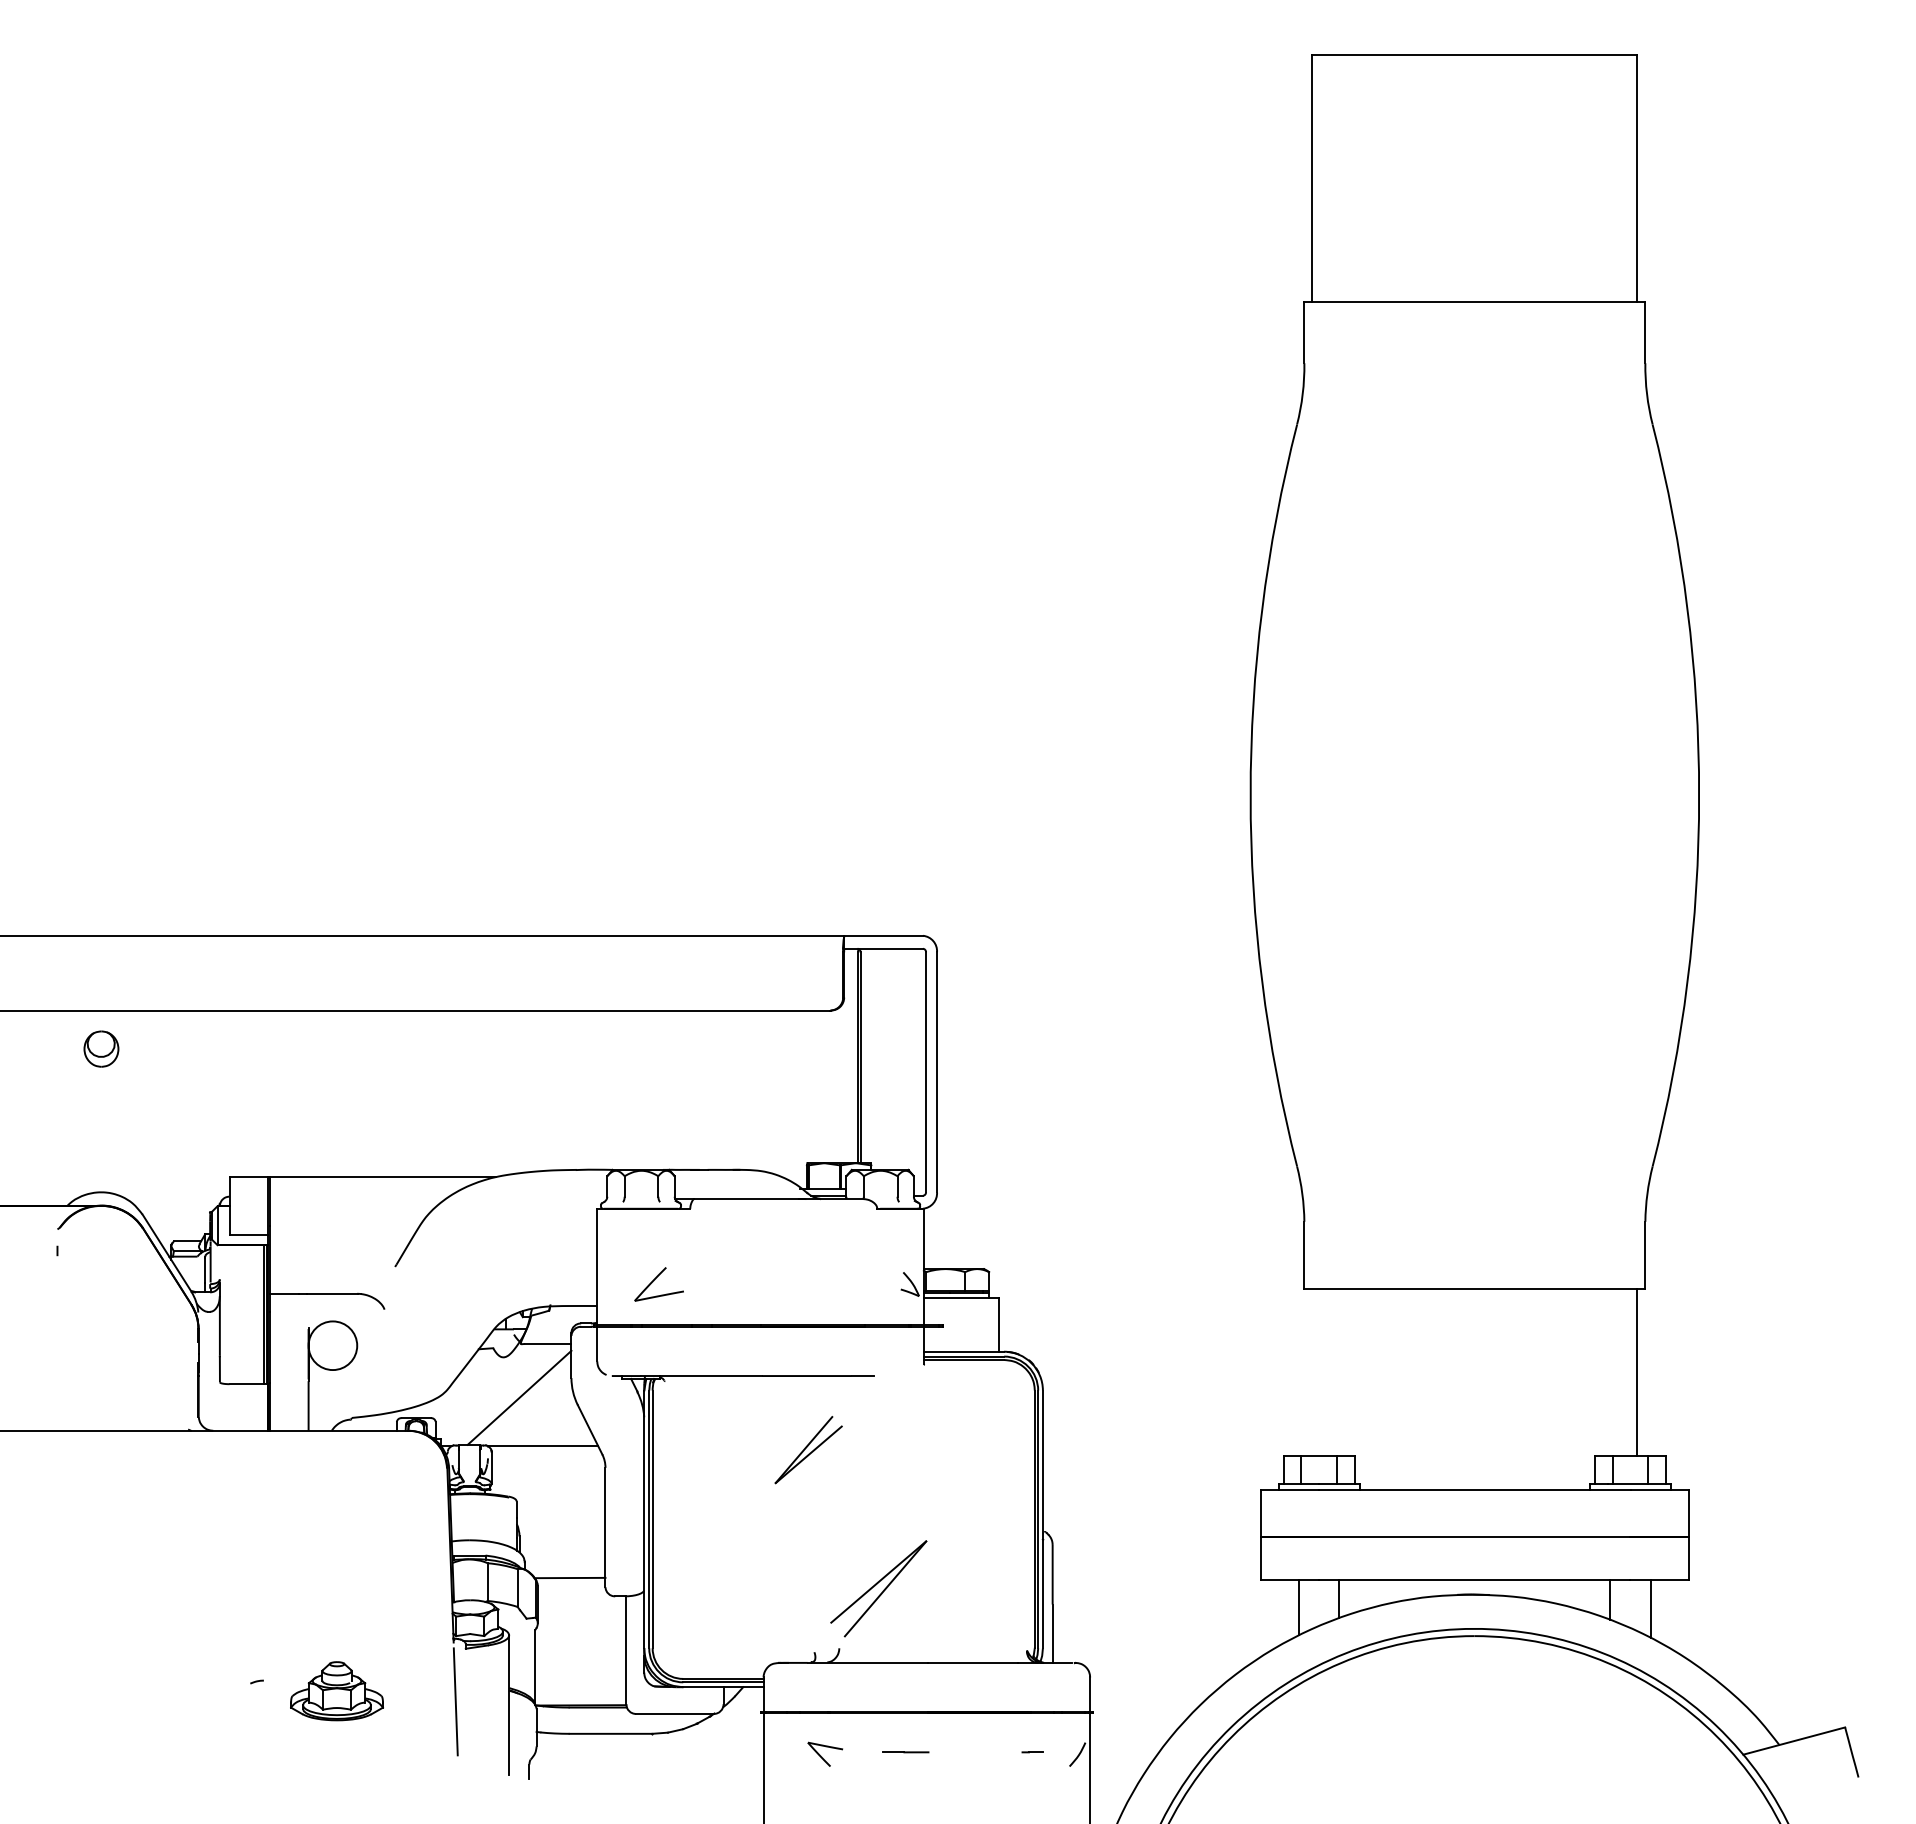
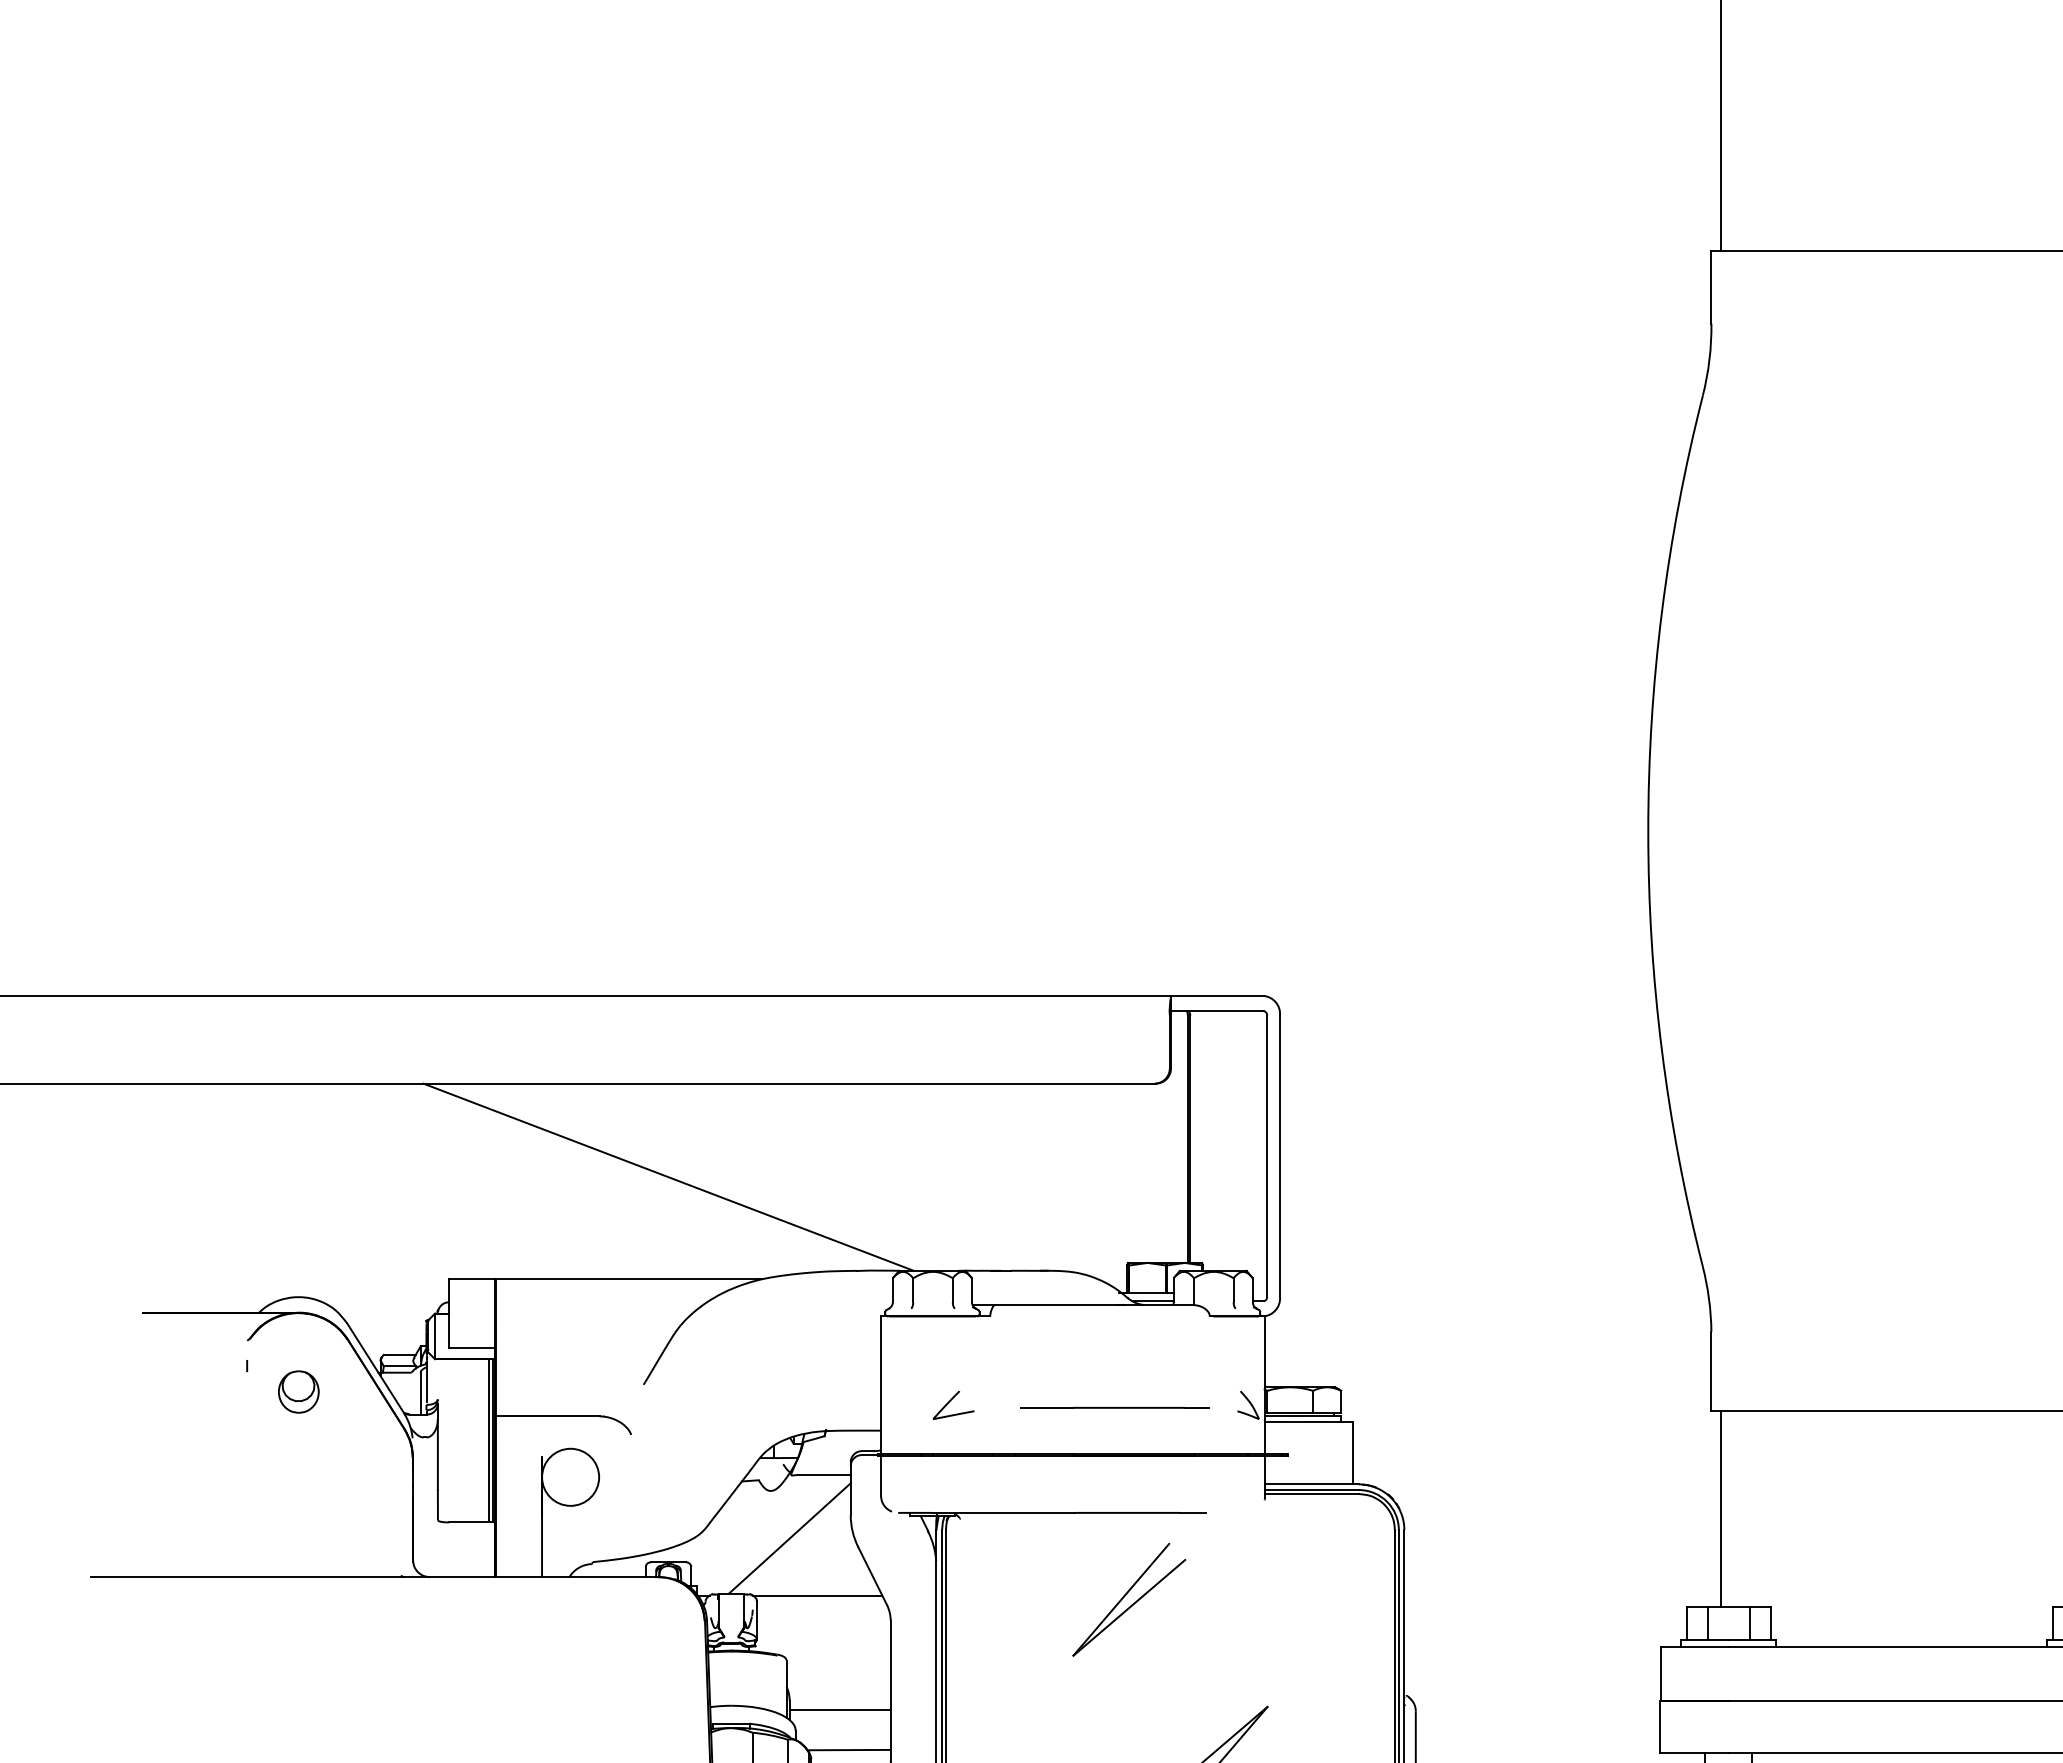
part: (101, 1048) -> (298, 1391), moved
line: (416, 1089) -> (668, 1176), added
part: (658, 1284) -> (952, 1405), size x0.71
line: (796, 1286) -> (1115, 1407), added
line: (1312, 1372) -> (1720, 1508), added
part: (808, 1449) -> (1129, 1599), size x1.43
line: (562, 1543) -> (840, 1709), added

